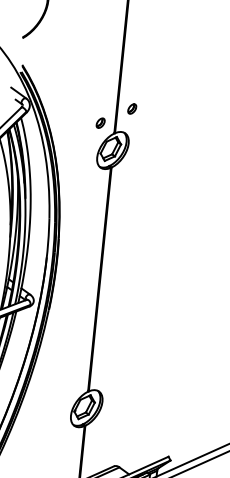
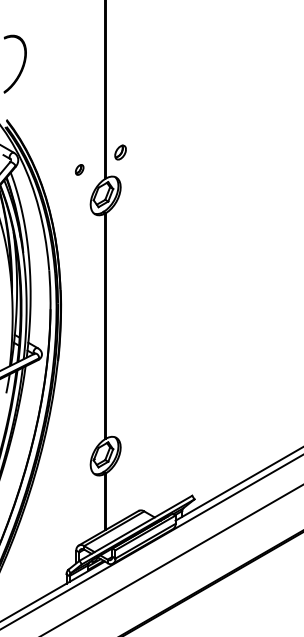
part: (132, 108) -> (120, 152), size x1.4
part: (100, 122) -> (79, 169), moved

